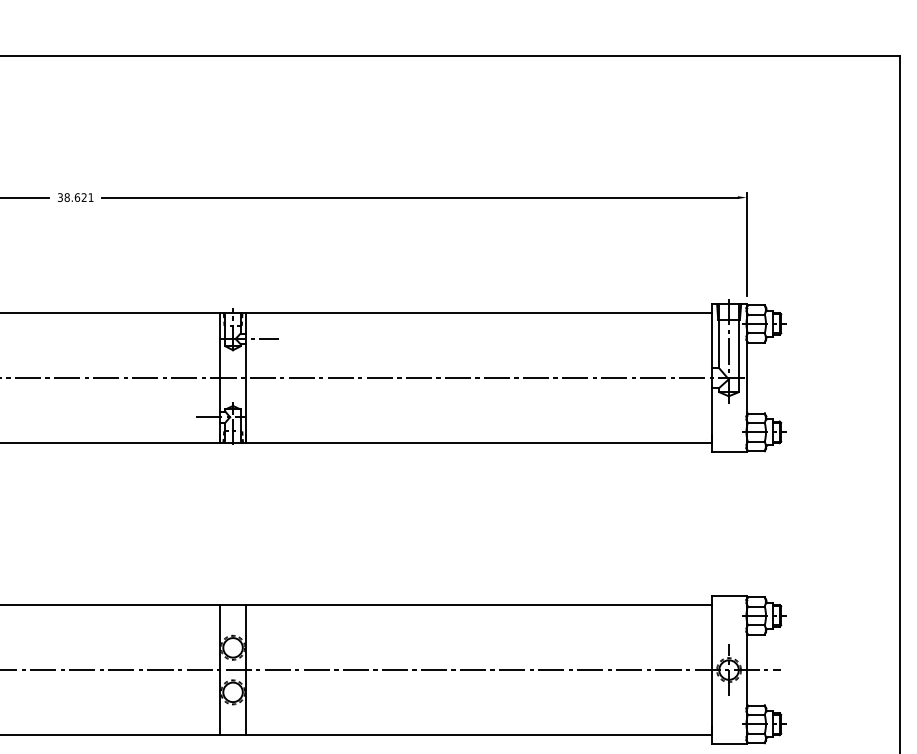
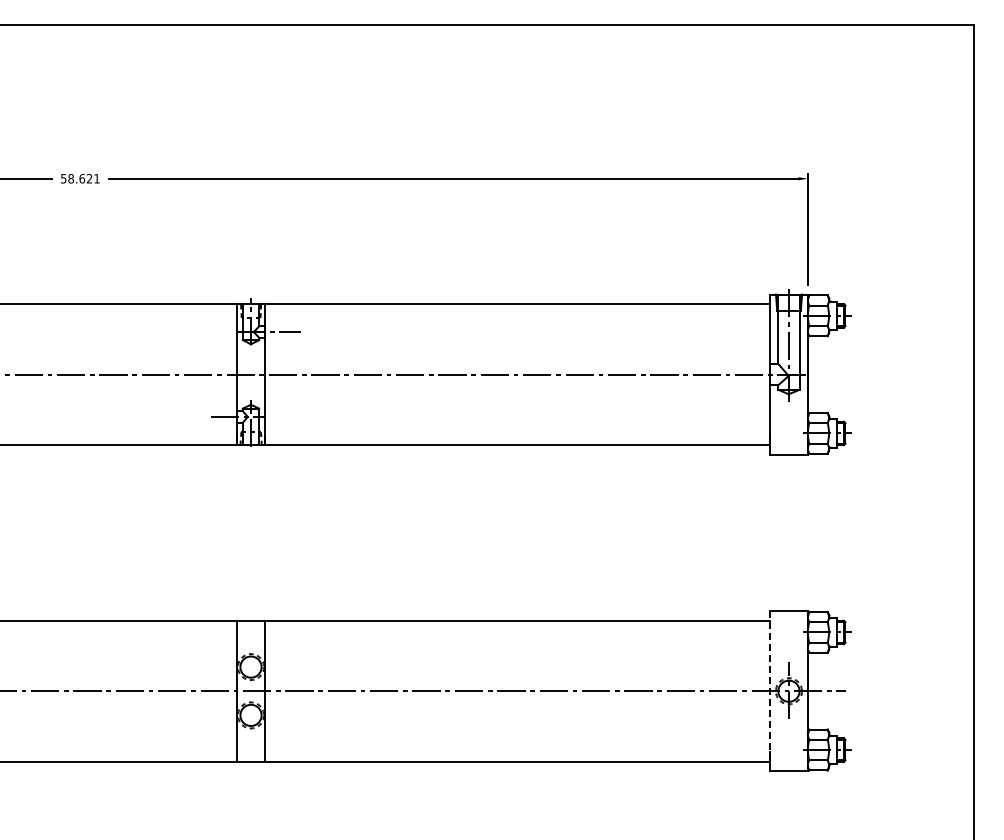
text: (60, 197) -> (63, 178), 38.621 -> 58.621
line: (712, 666) -> (770, 687), solid -> dashed

